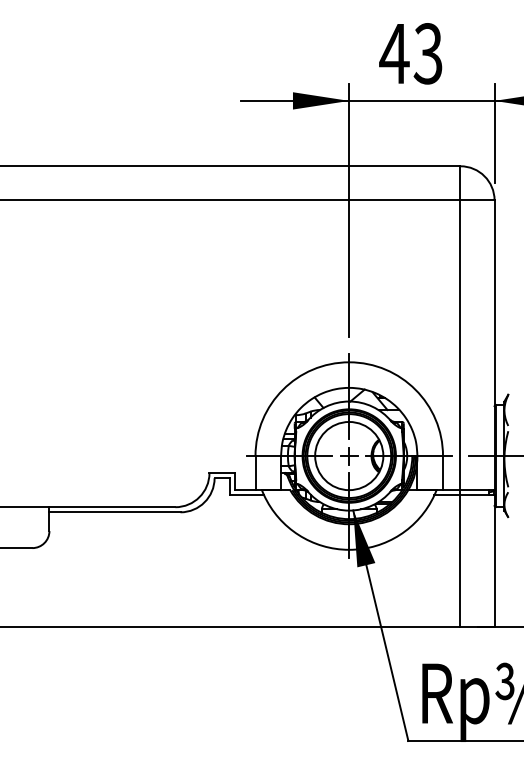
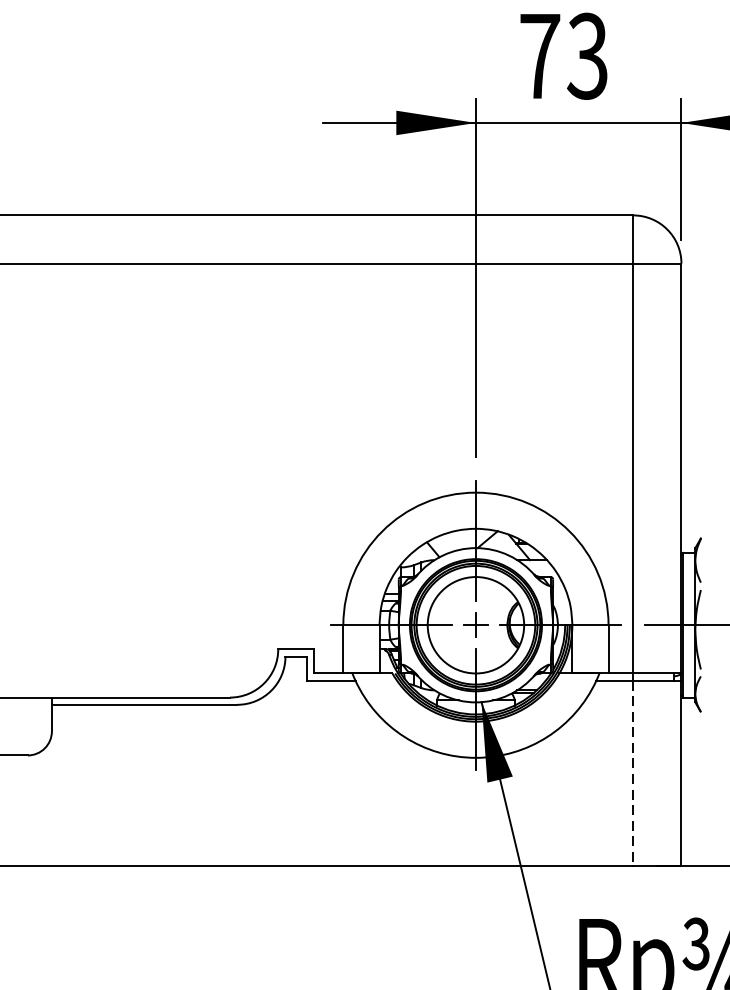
text: (394, 53) -> (539, 55), 43 -> 73
line: (460, 560) -> (633, 772), solid -> dashed

